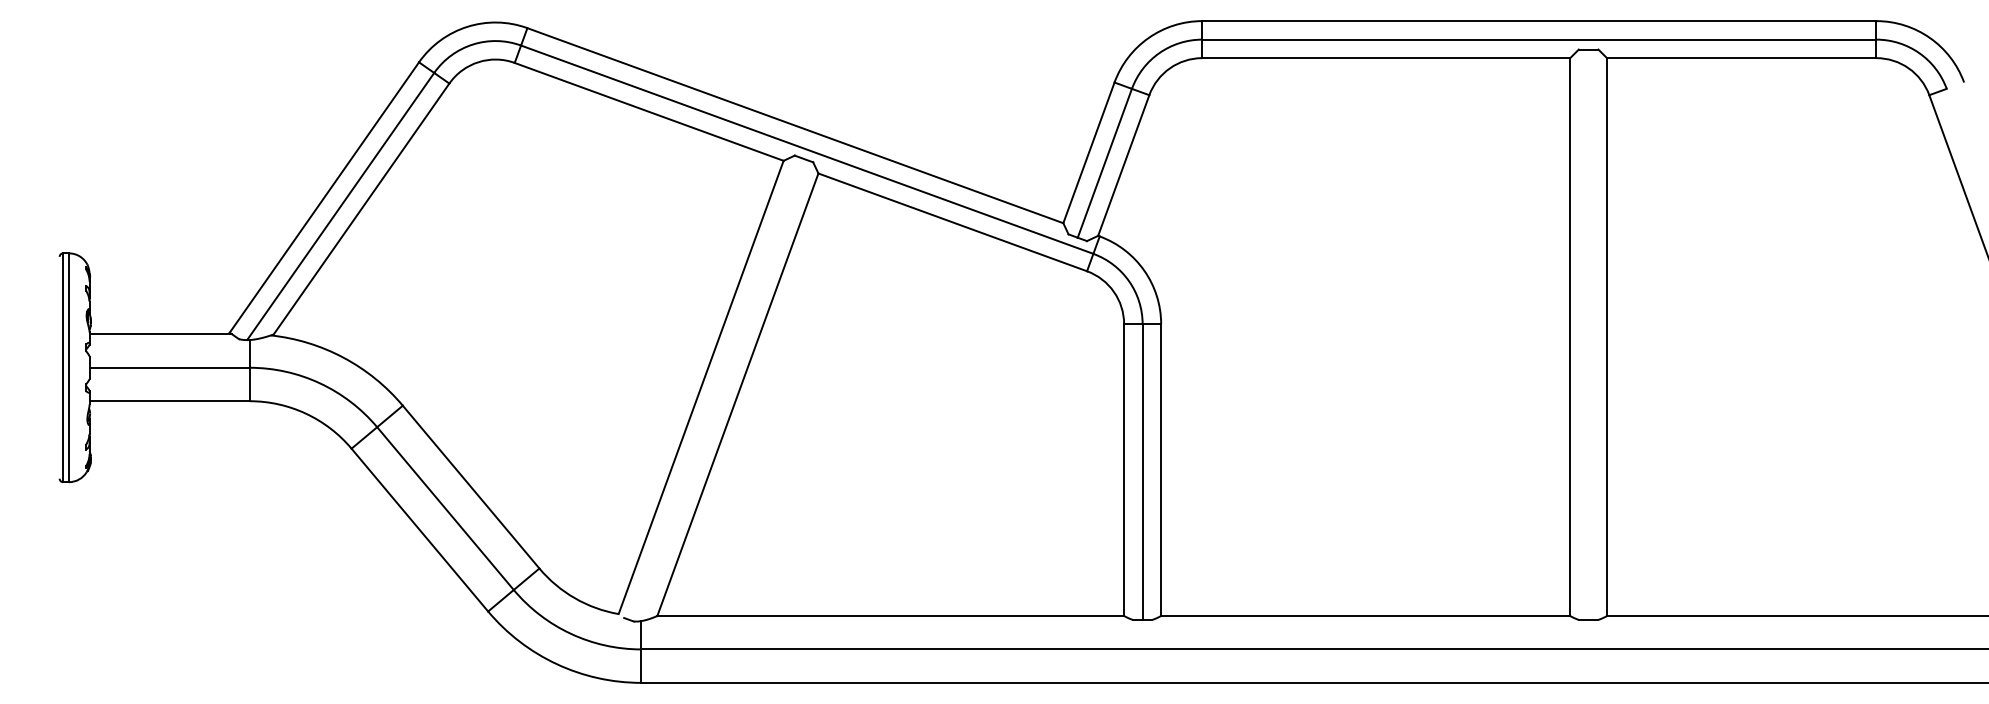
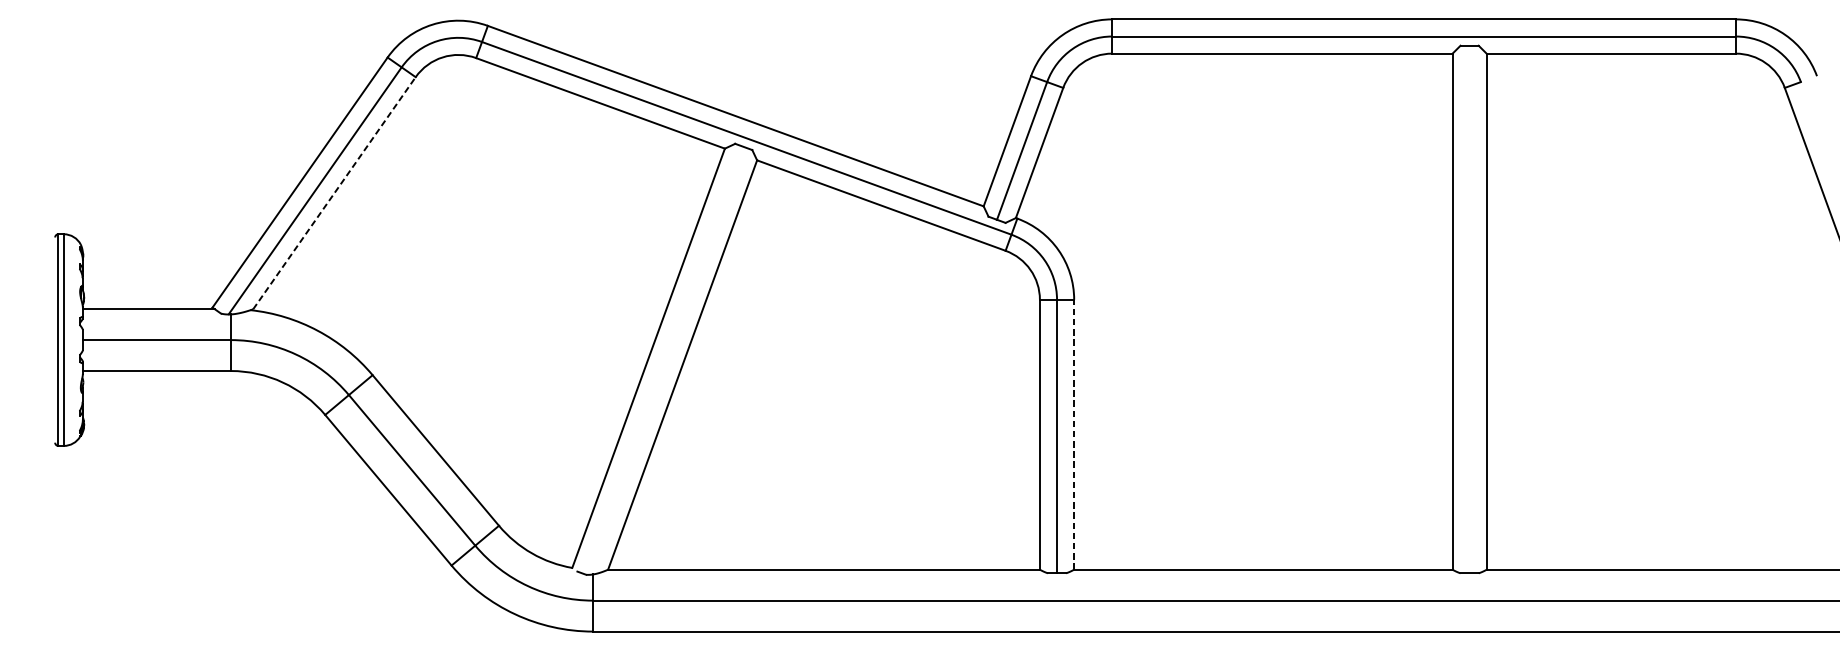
line: (361, 208) -> (334, 192), solid -> dashed
line: (1161, 470) -> (1074, 435), solid -> dashed

